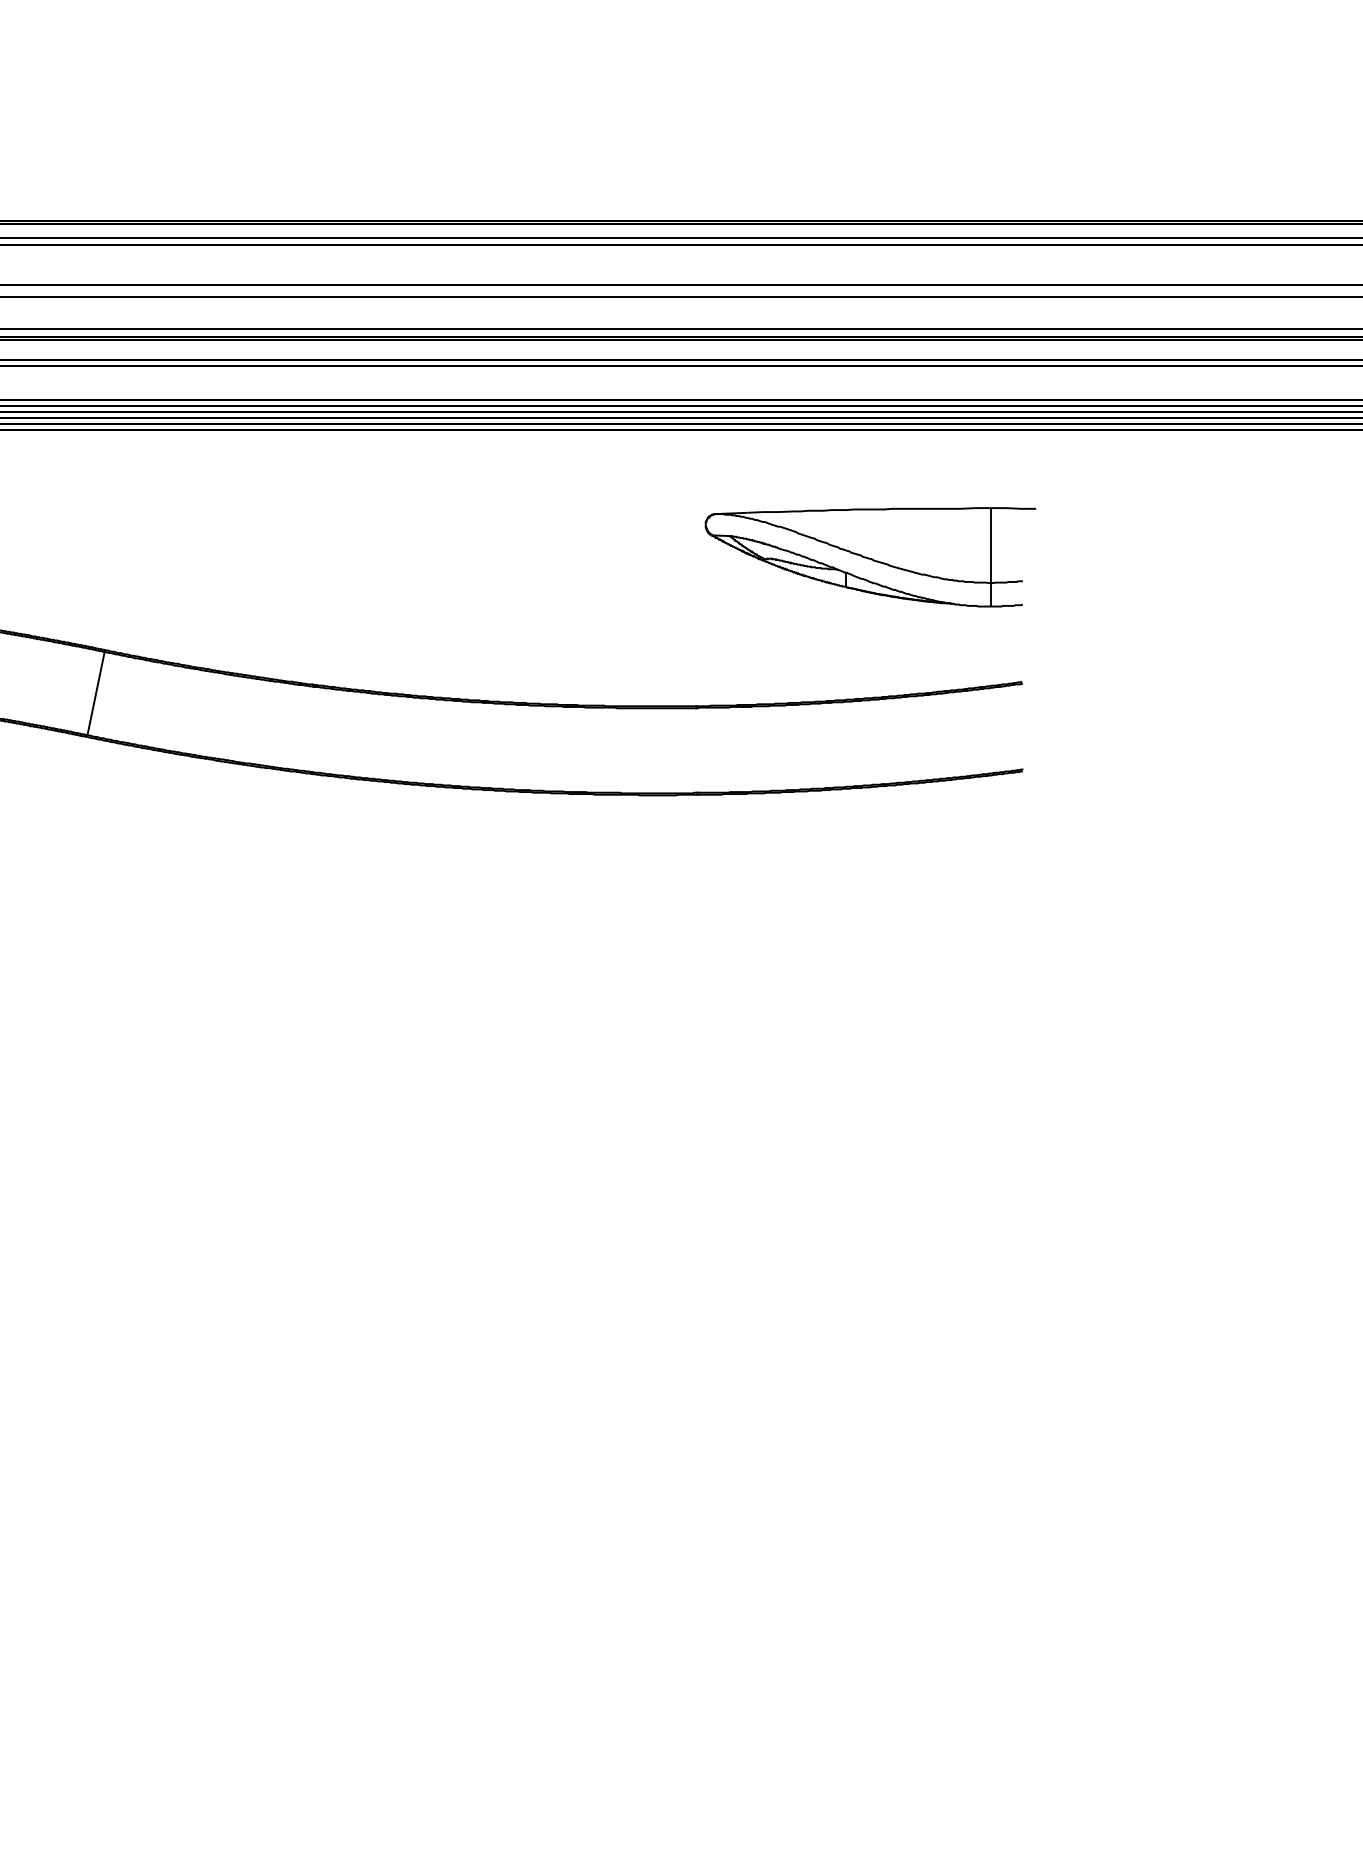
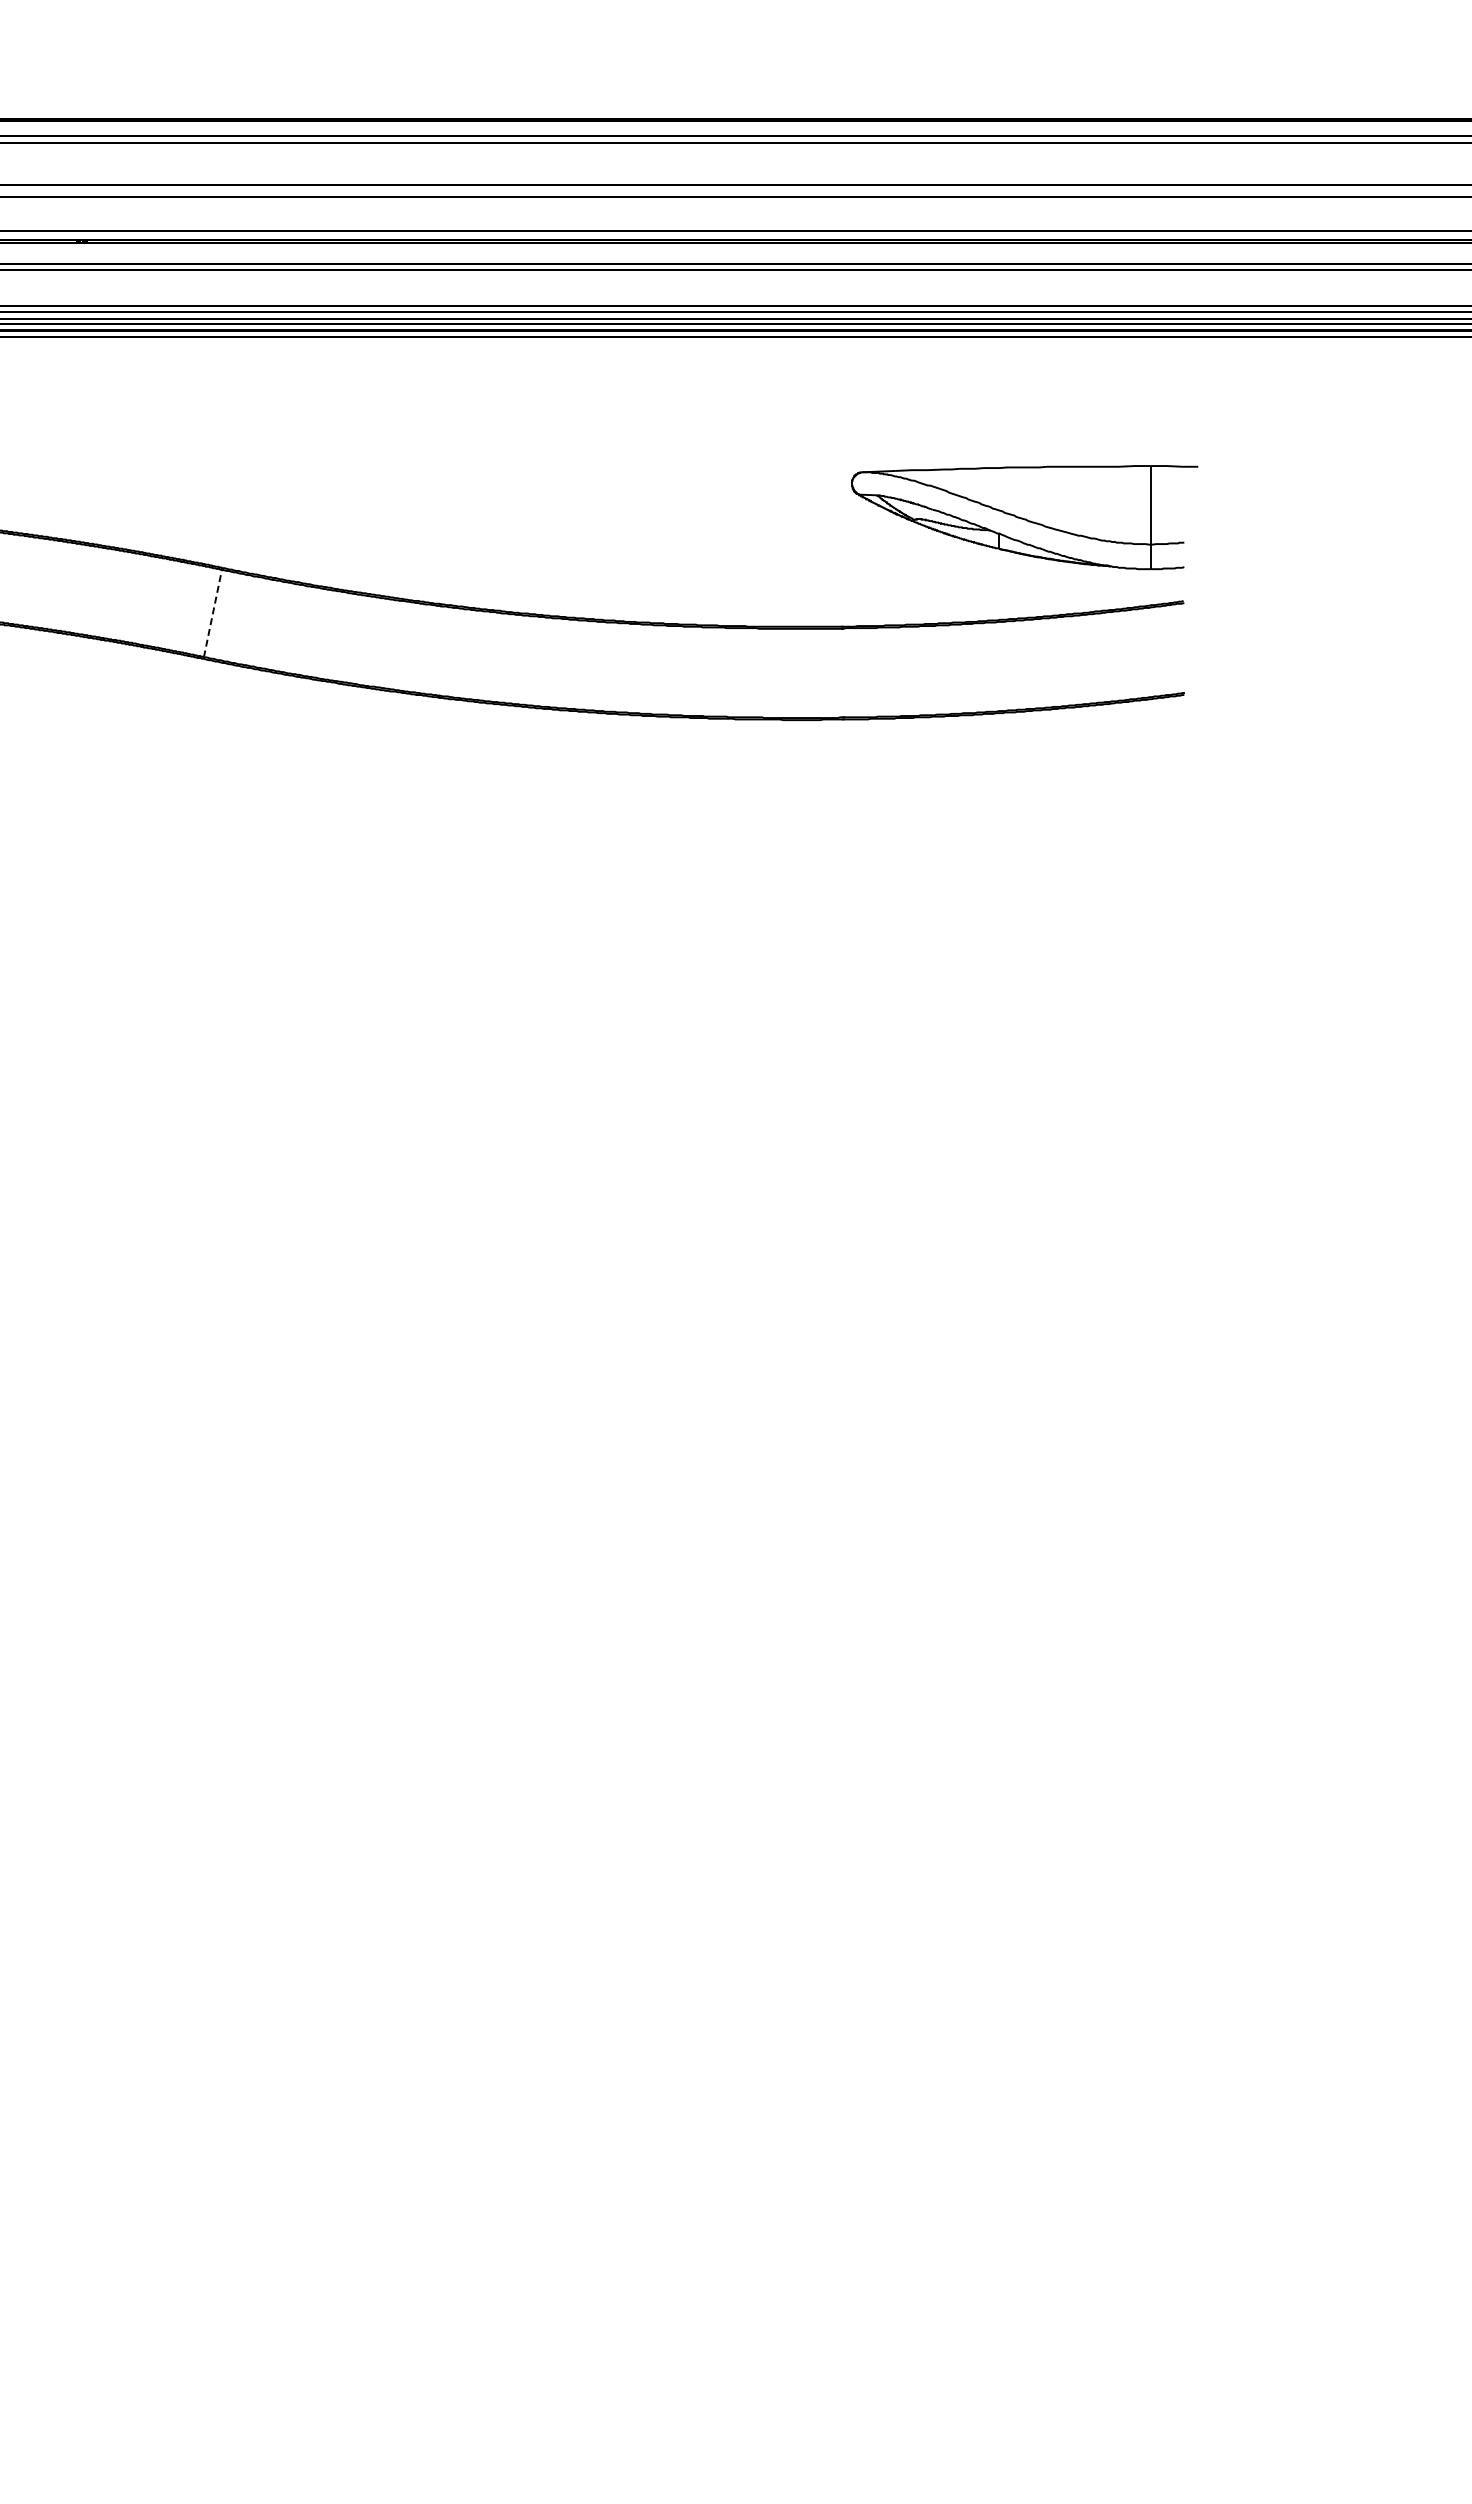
part: (870, 557) -> (1024, 517), moved
line: (95, 693) -> (212, 613), solid -> dashed

